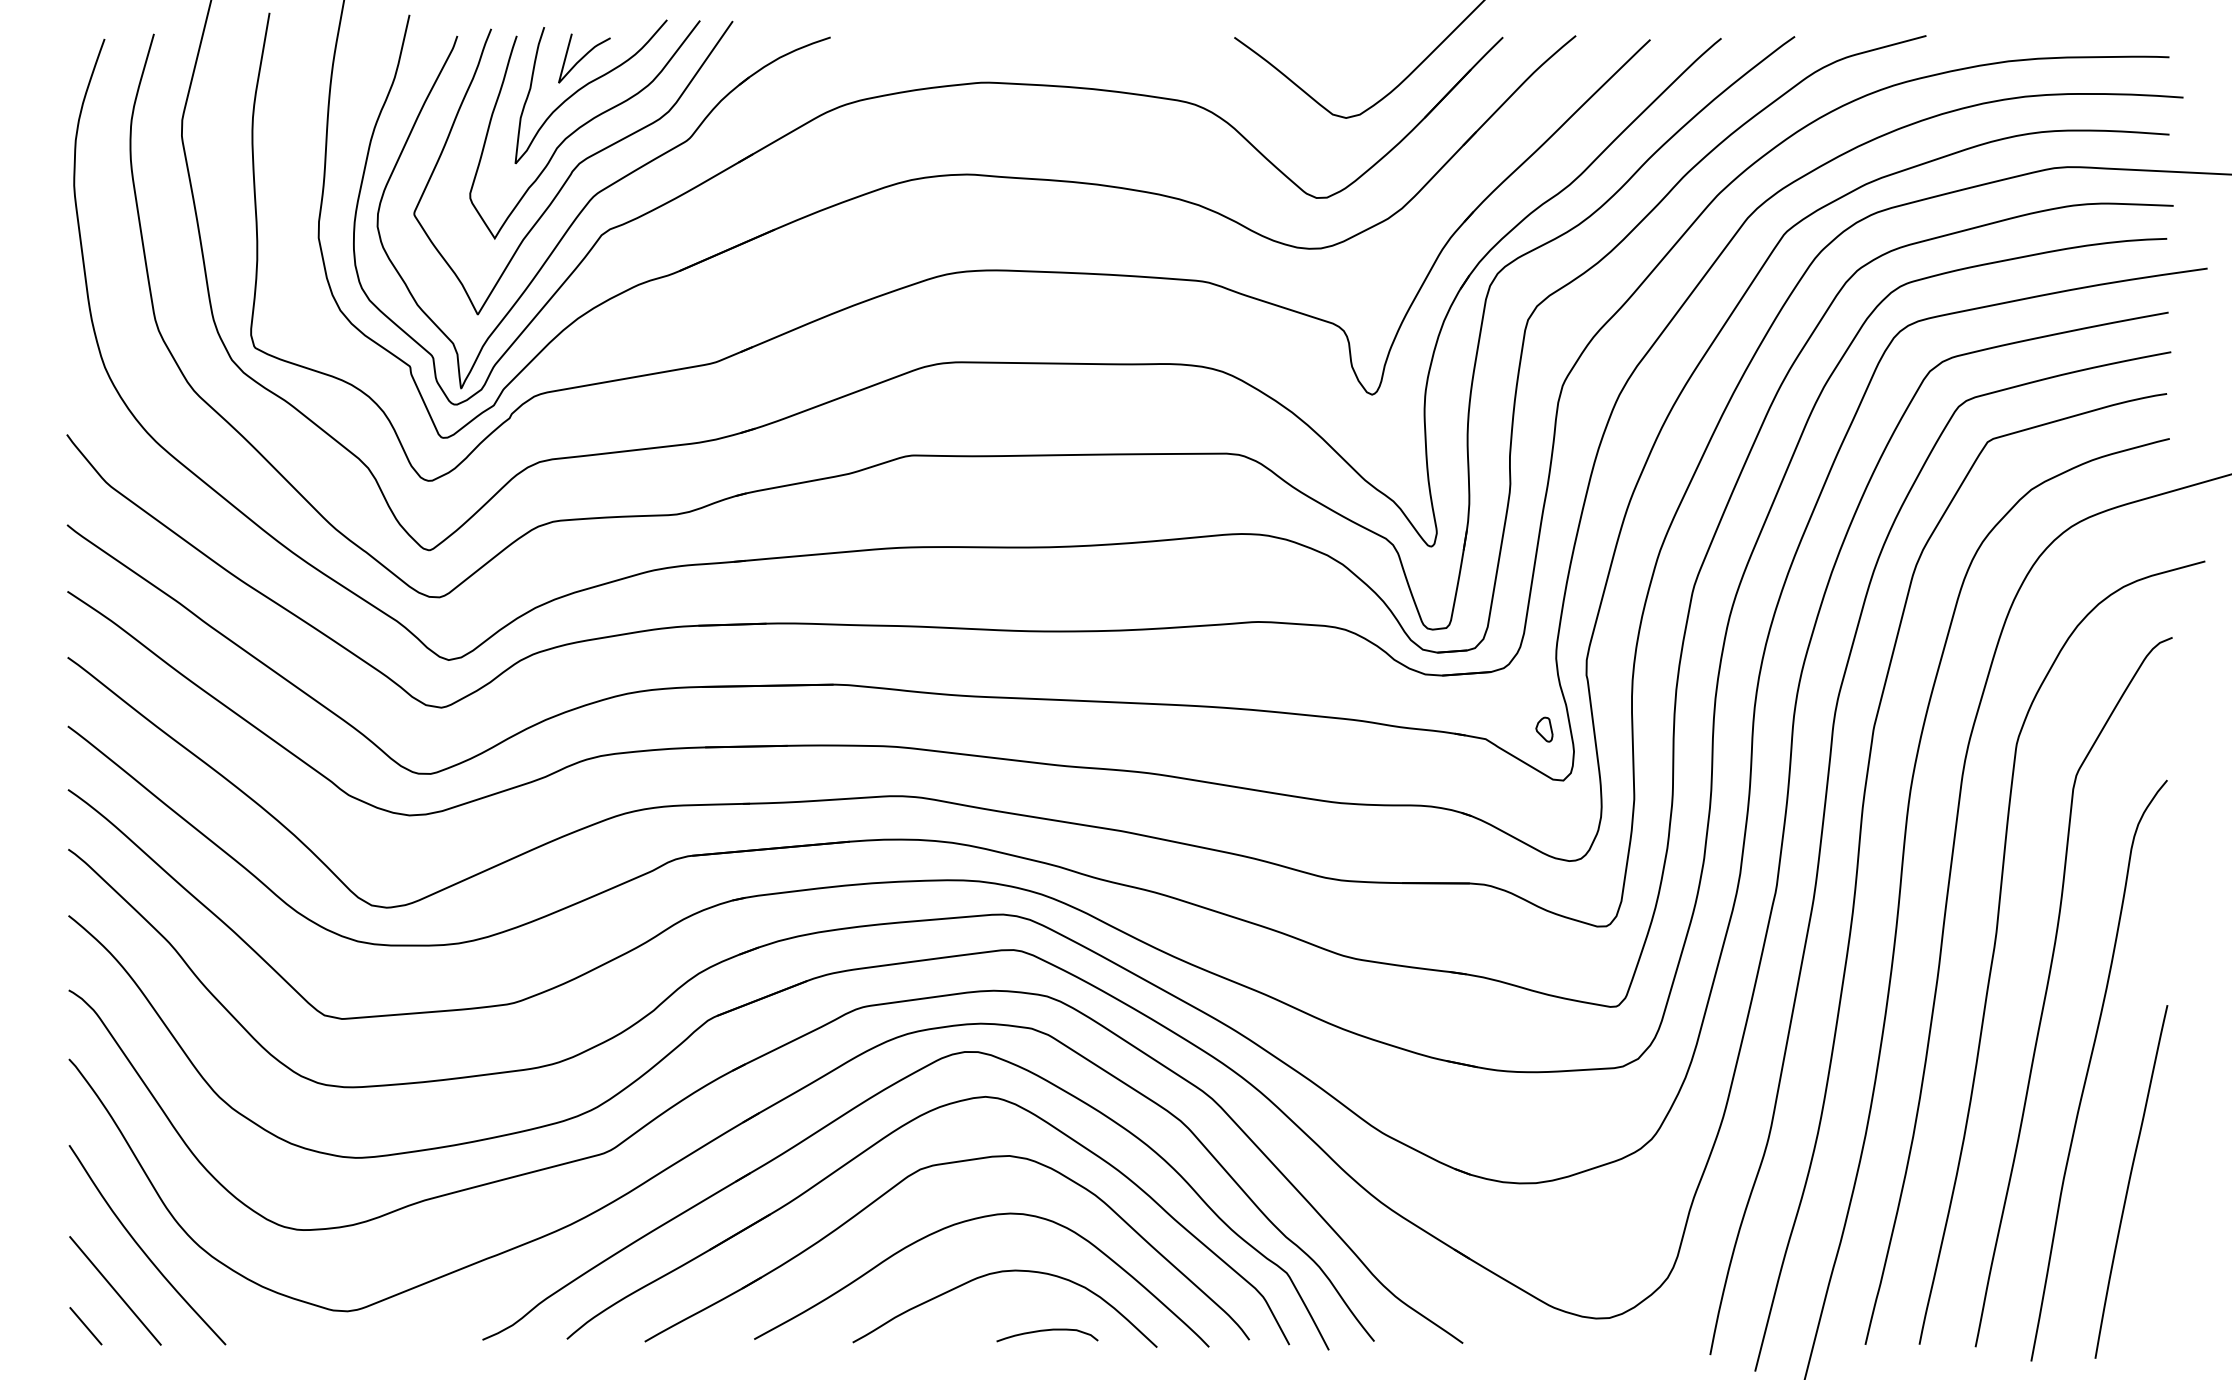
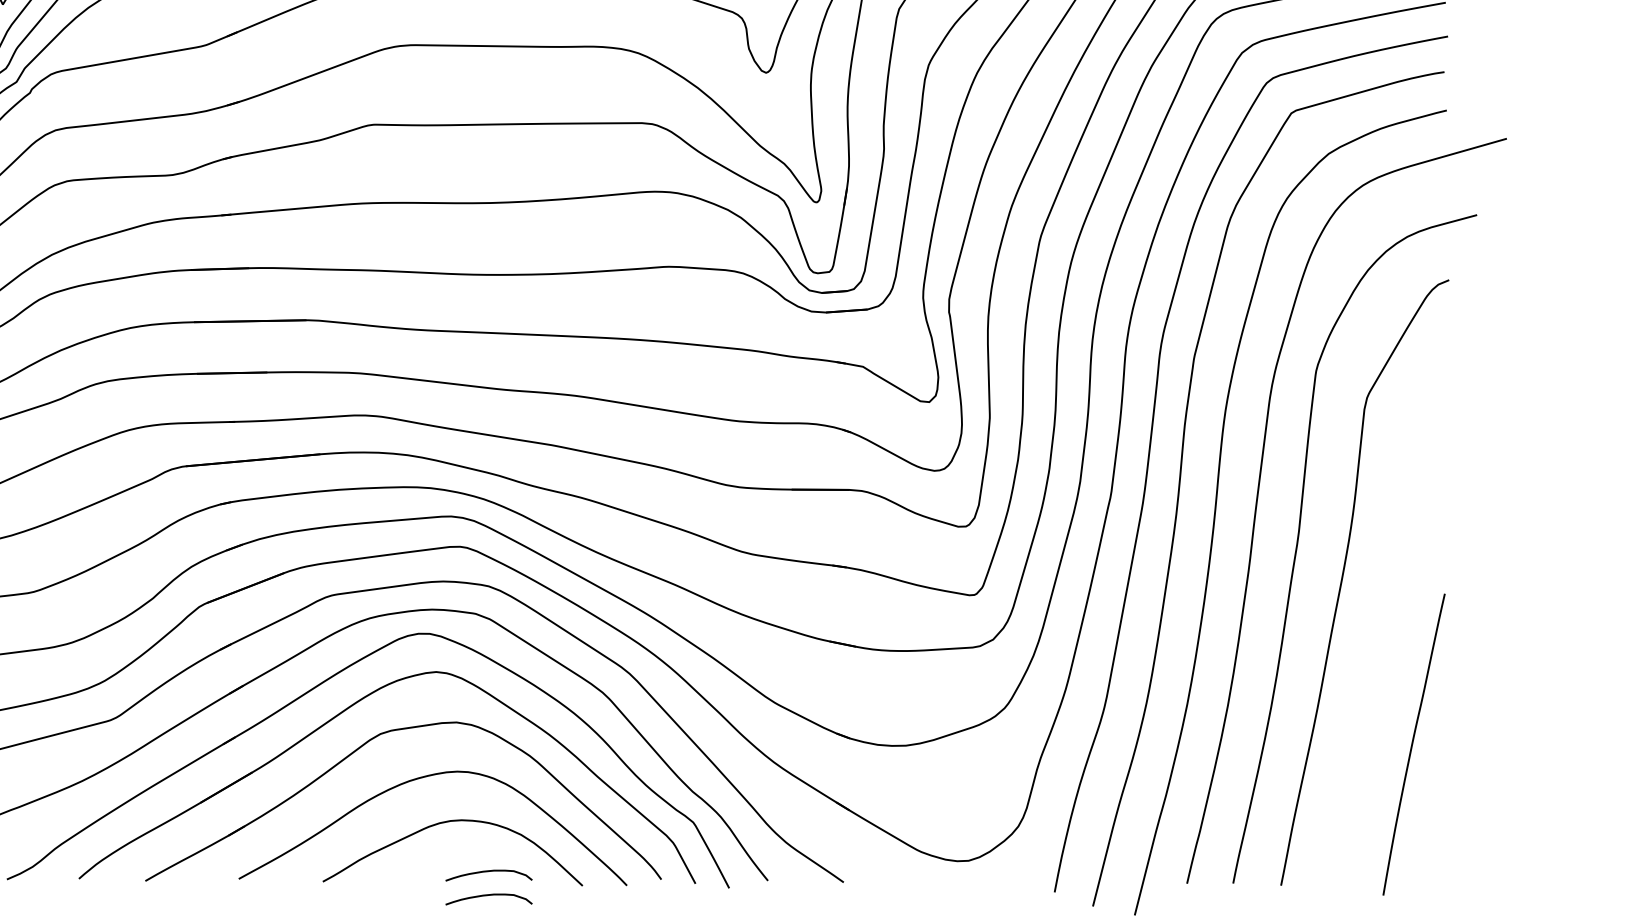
part: (1544, 729) -> (913, 358), removed
curve: (2089, 1069) -> (1378, 648), removed
curve: (1046, 1359) -> (488, 896), added

